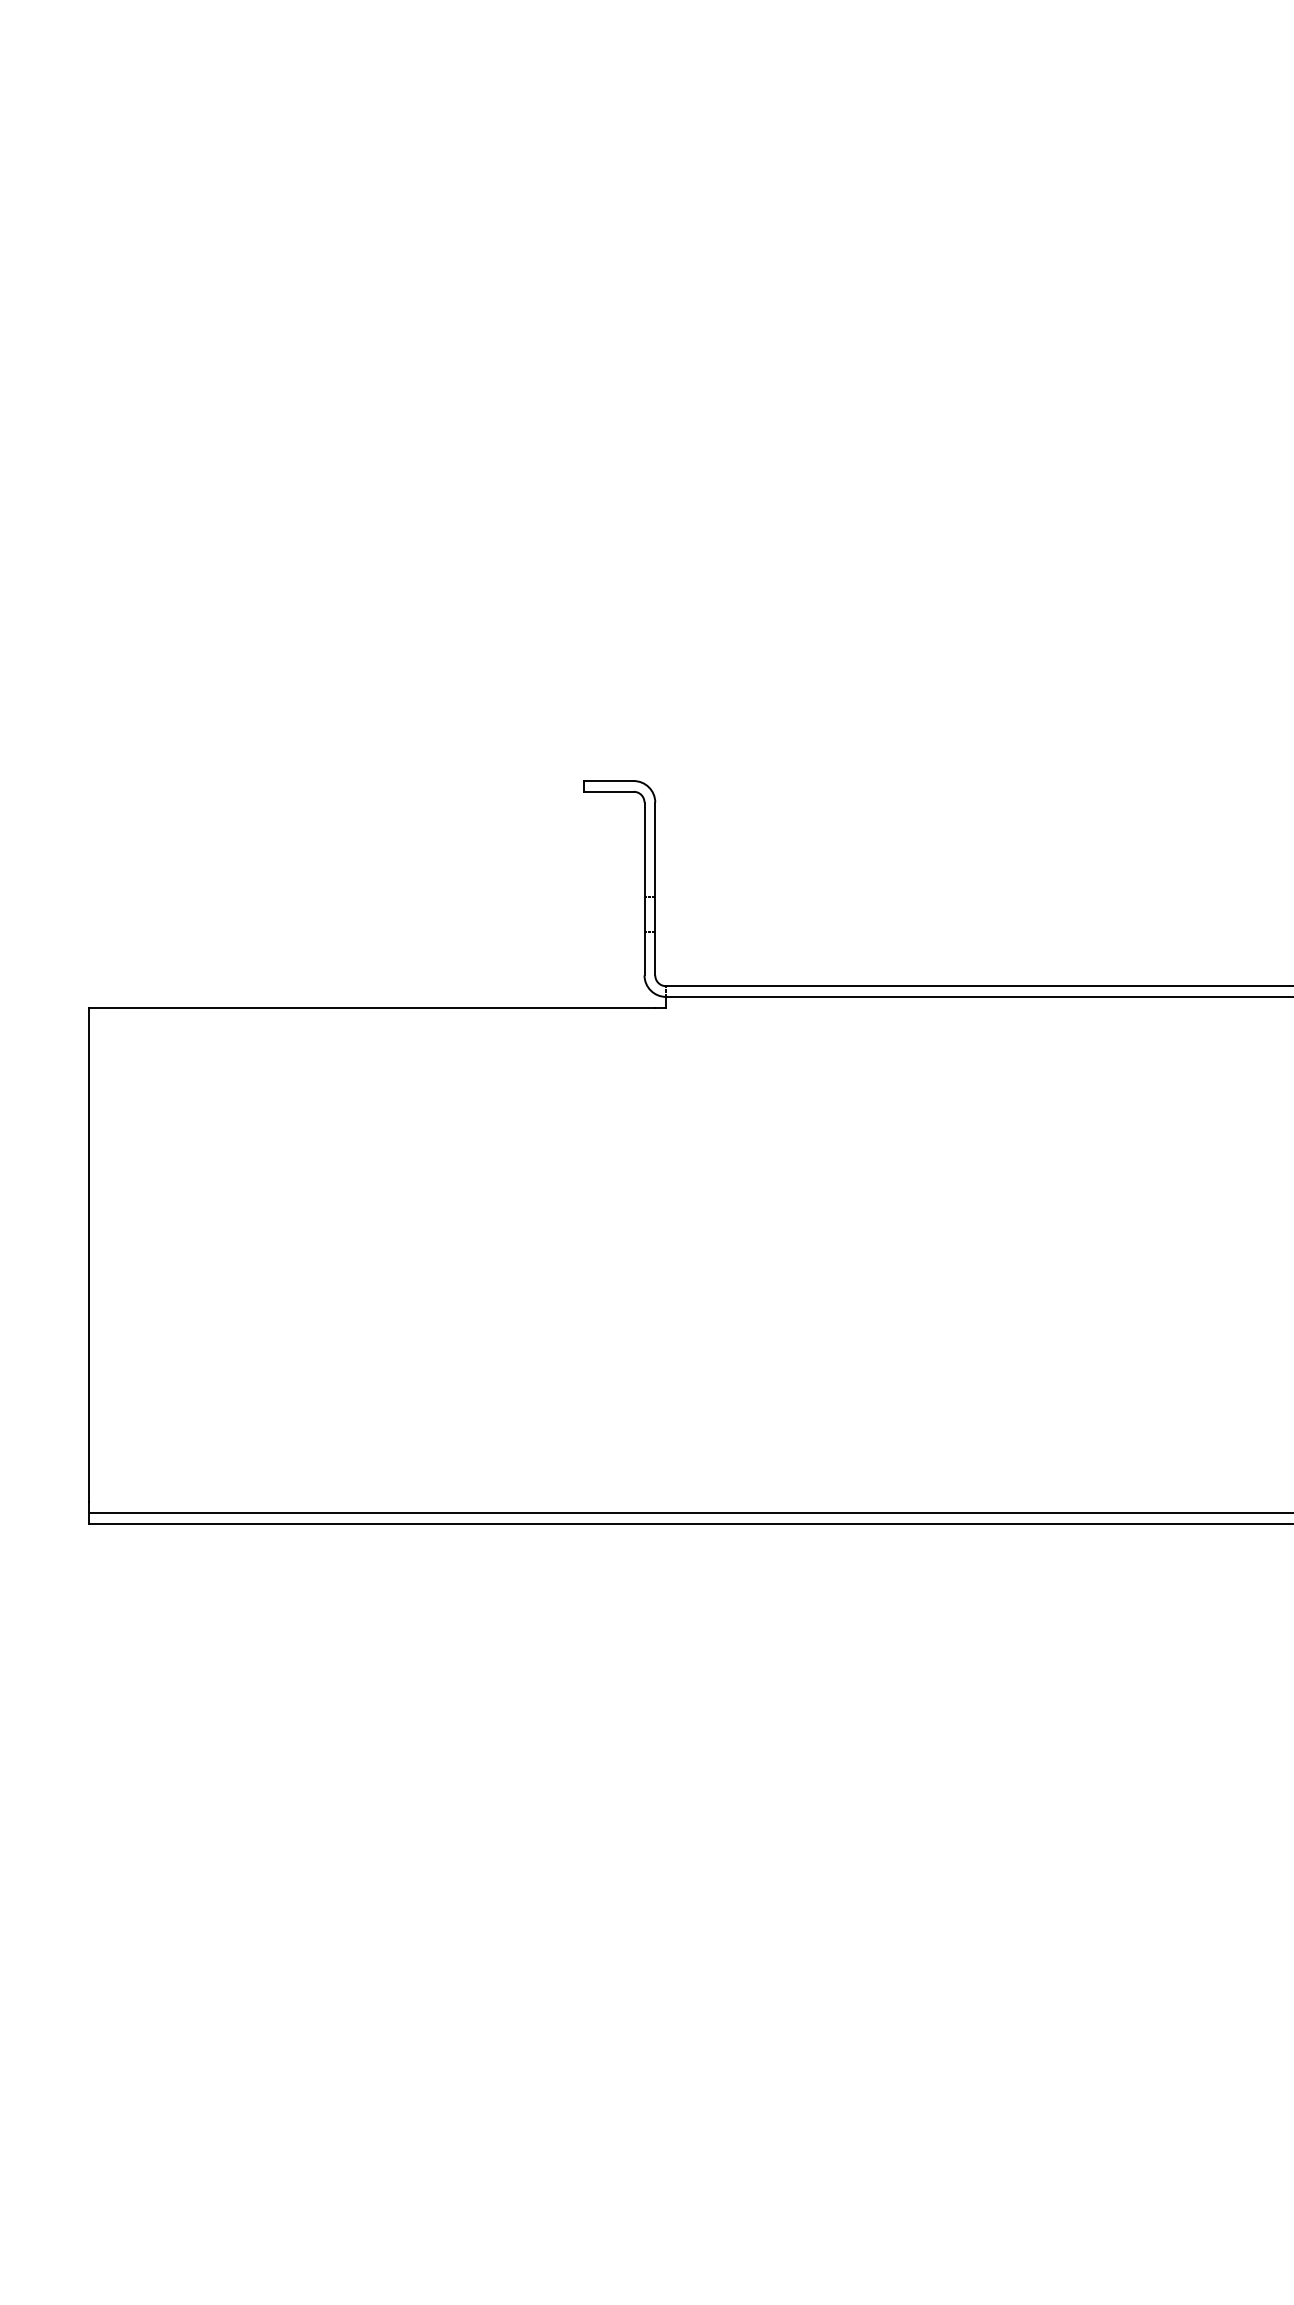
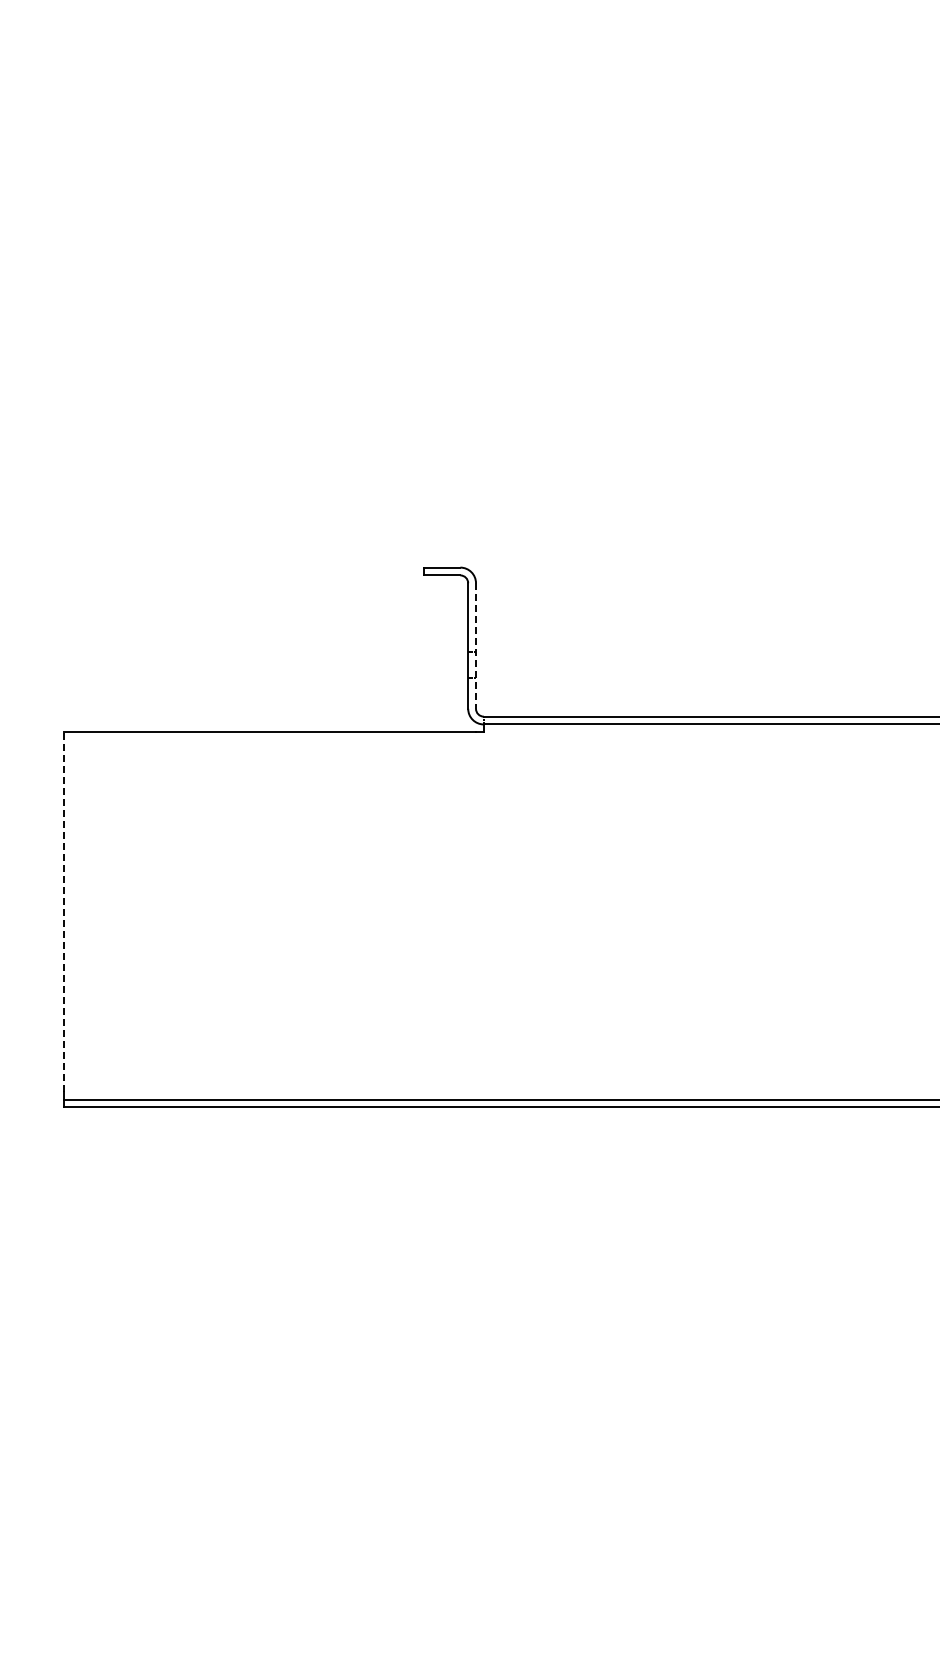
line: (655, 889) -> (476, 646), solid -> dashed
line: (88, 1255) -> (64, 912), solid -> dashed

